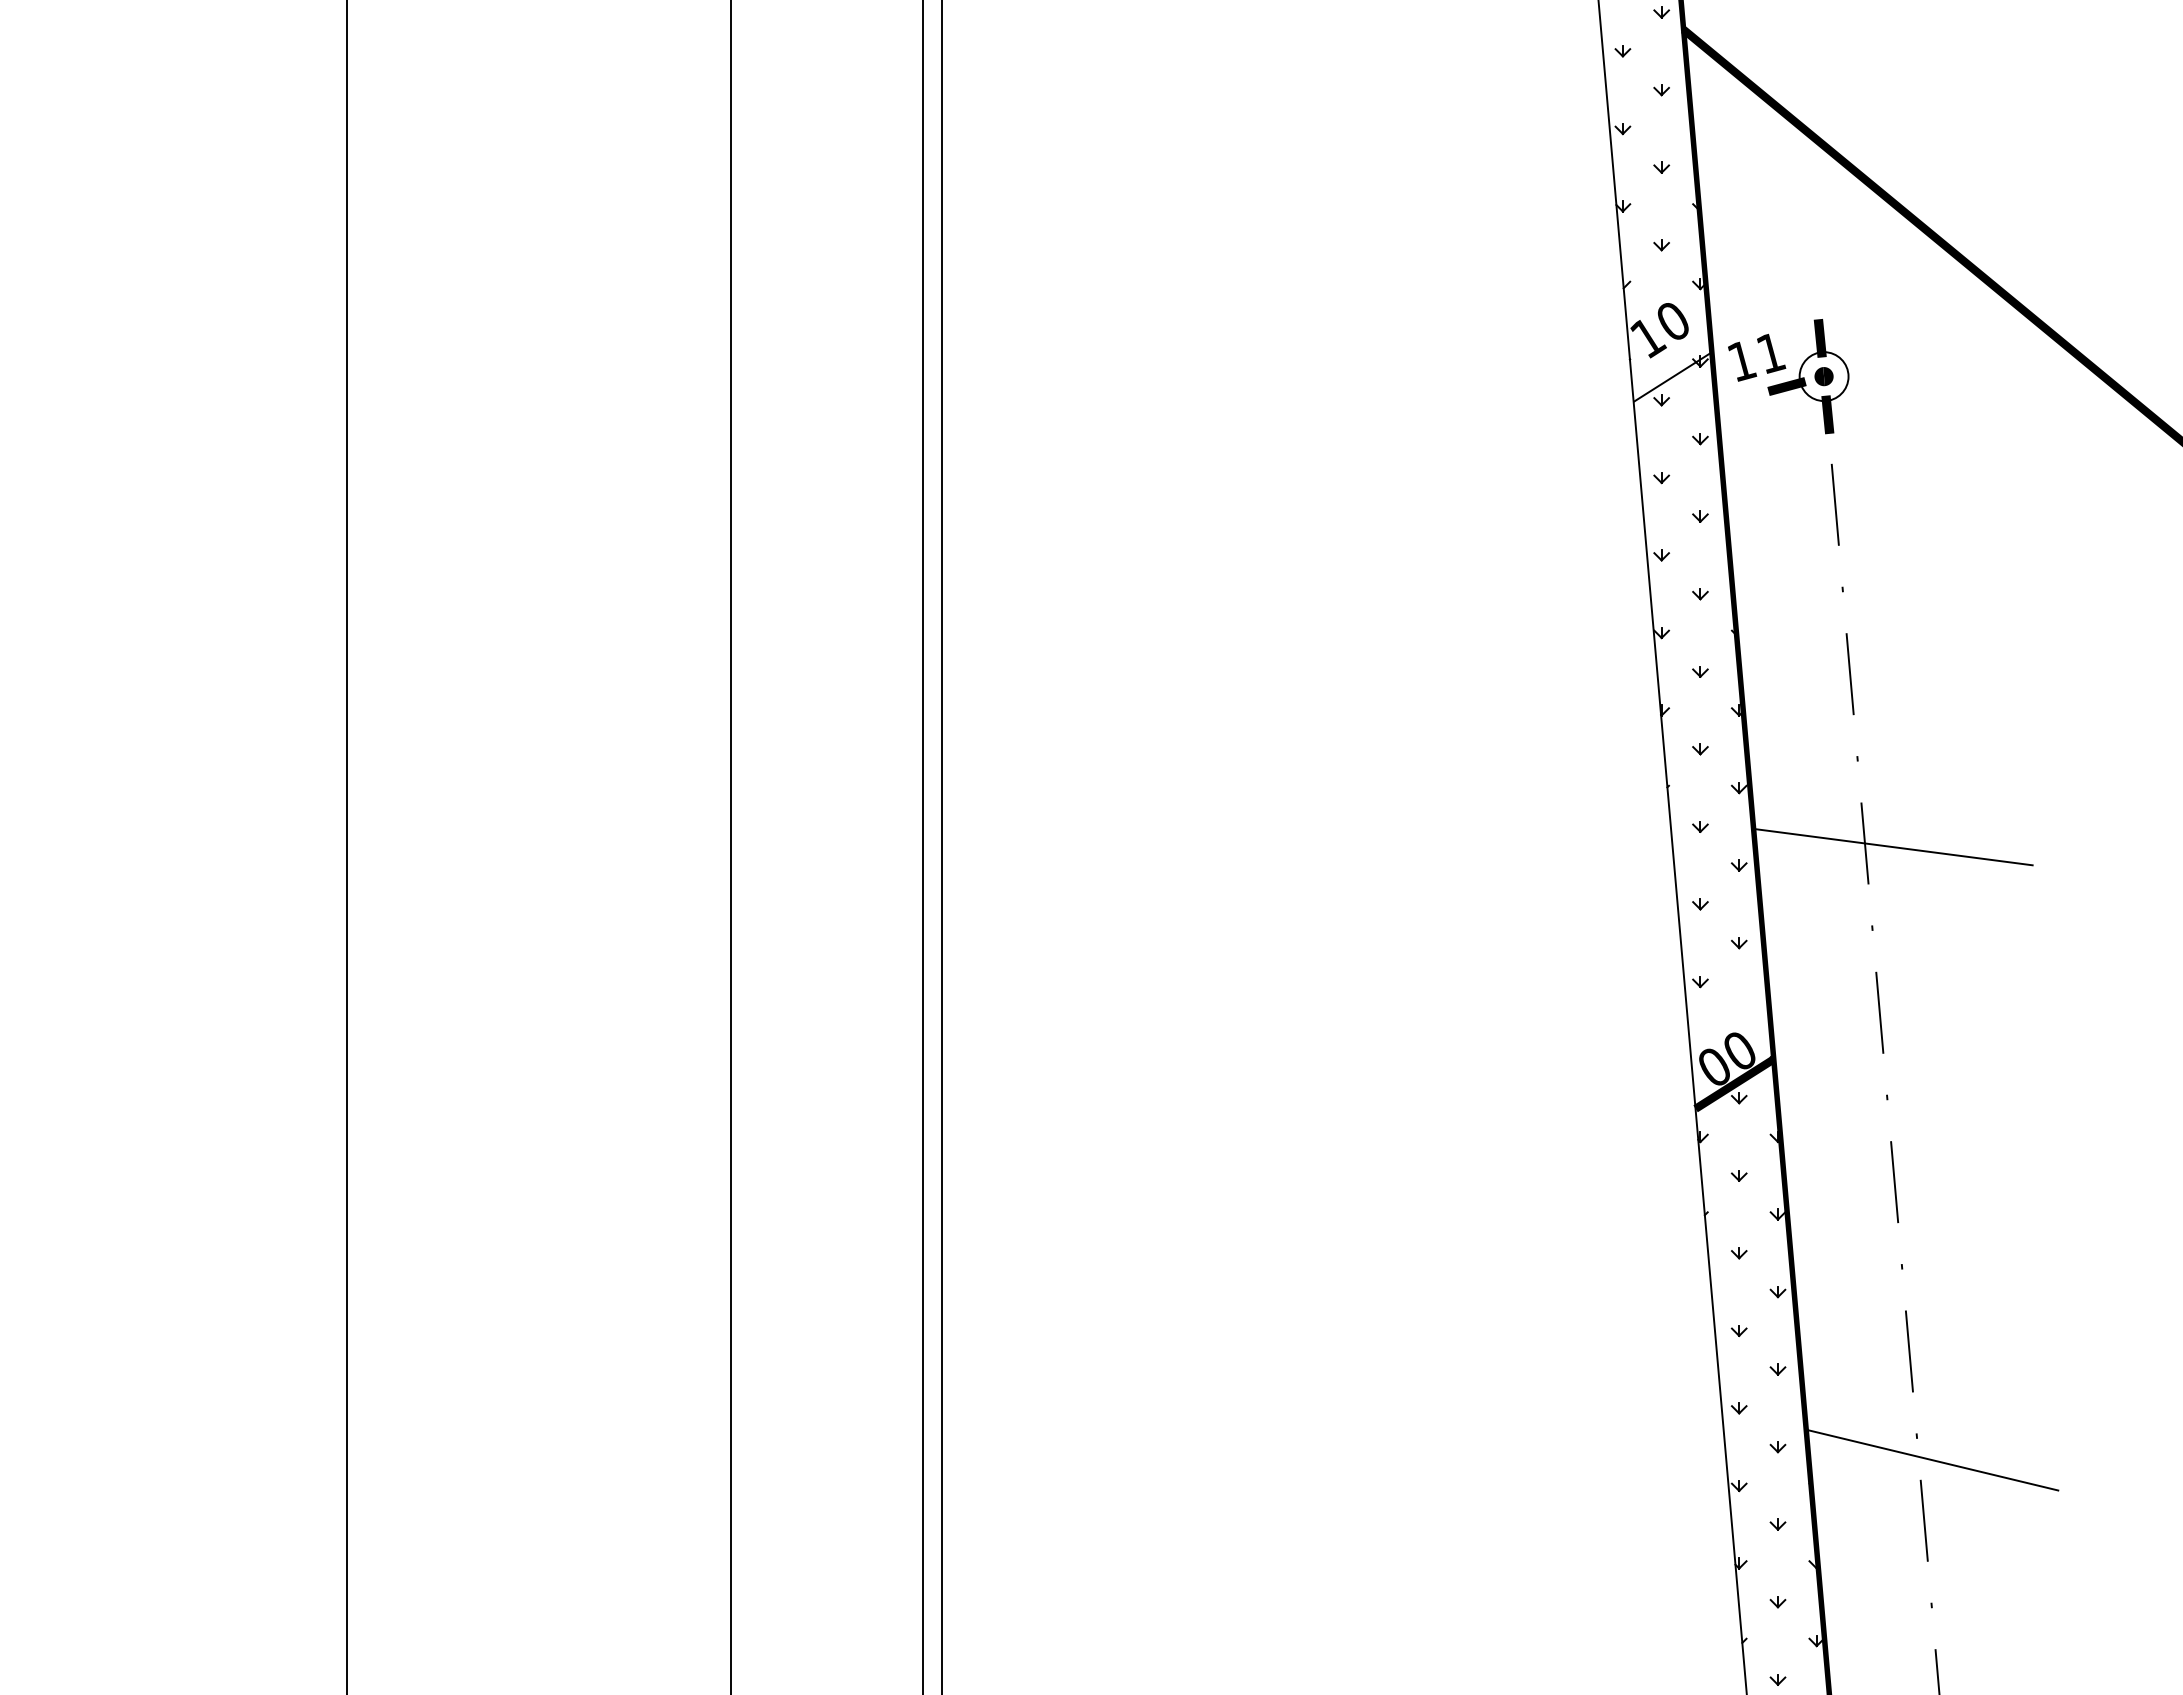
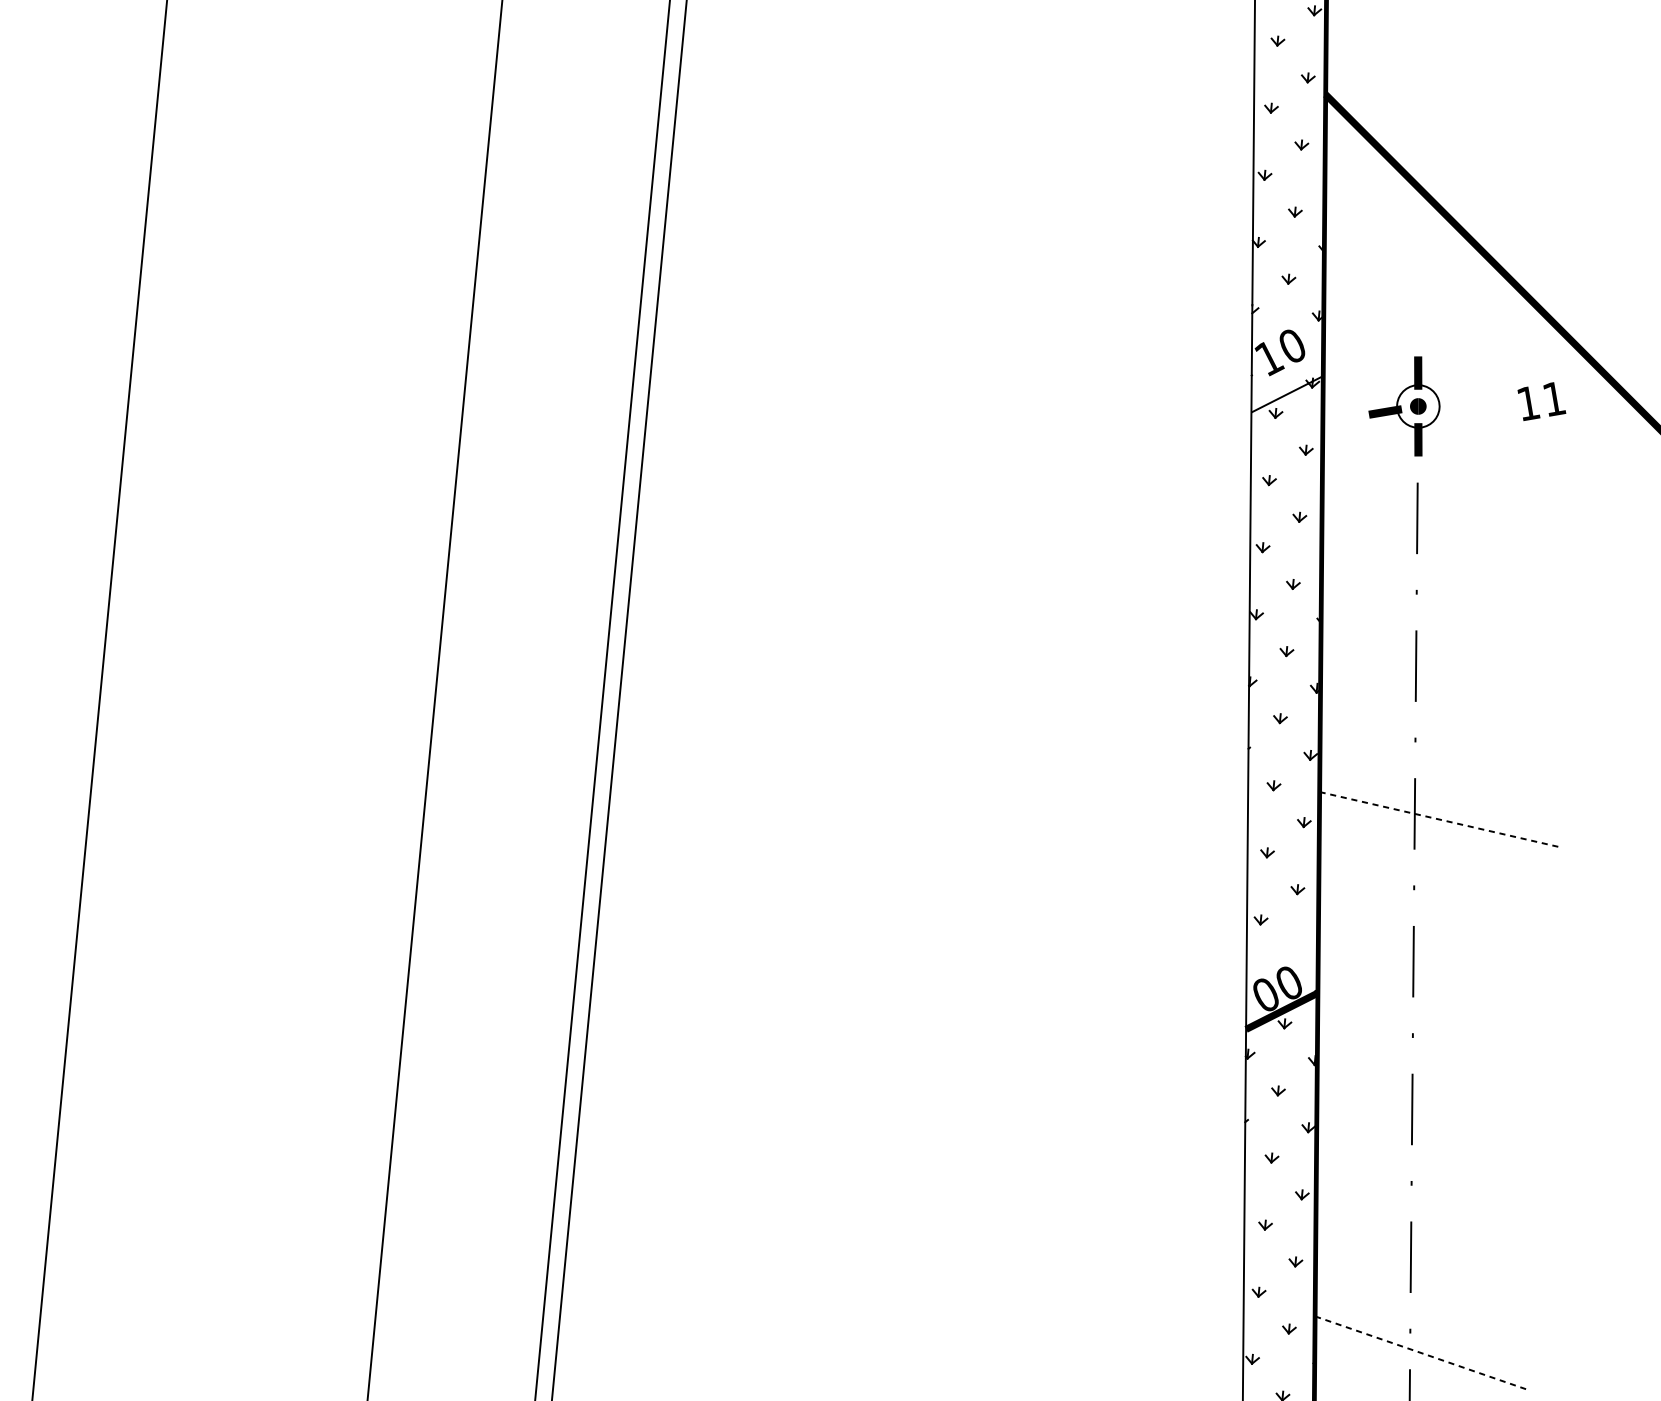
text: (1757, 357) -> (1542, 401), moved
line: (1894, 847) -> (1440, 819), solid -> dashed
line: (1933, 1460) -> (1422, 1353), solid -> dashed

